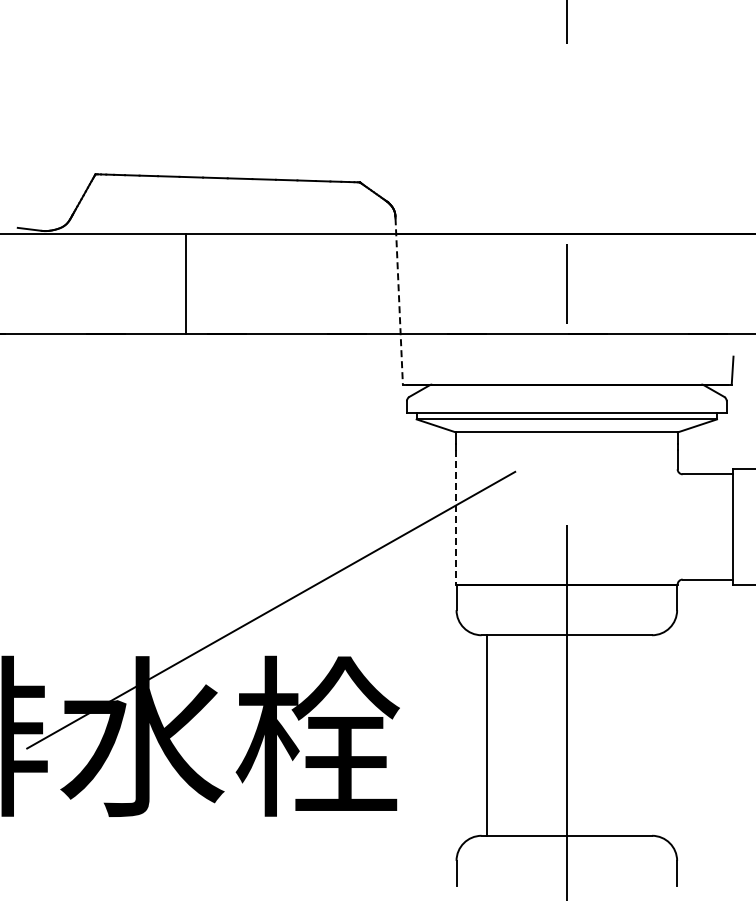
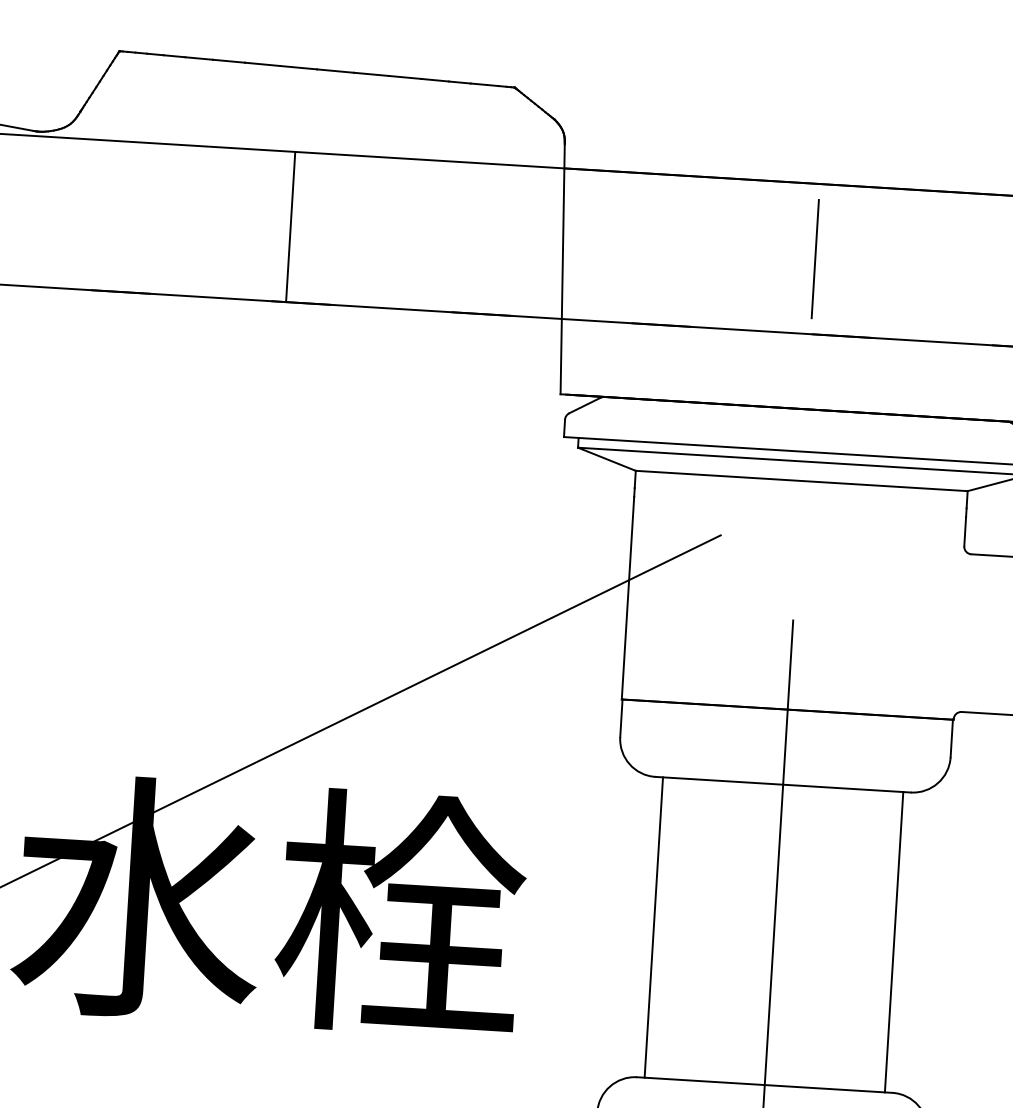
line: (185, 284) -> (290, 227), moved
line: (399, 301) -> (563, 269), dashed -> solid
line: (456, 517) -> (628, 598), dashed -> solid
line: (647, 735) -> (894, 942), added

